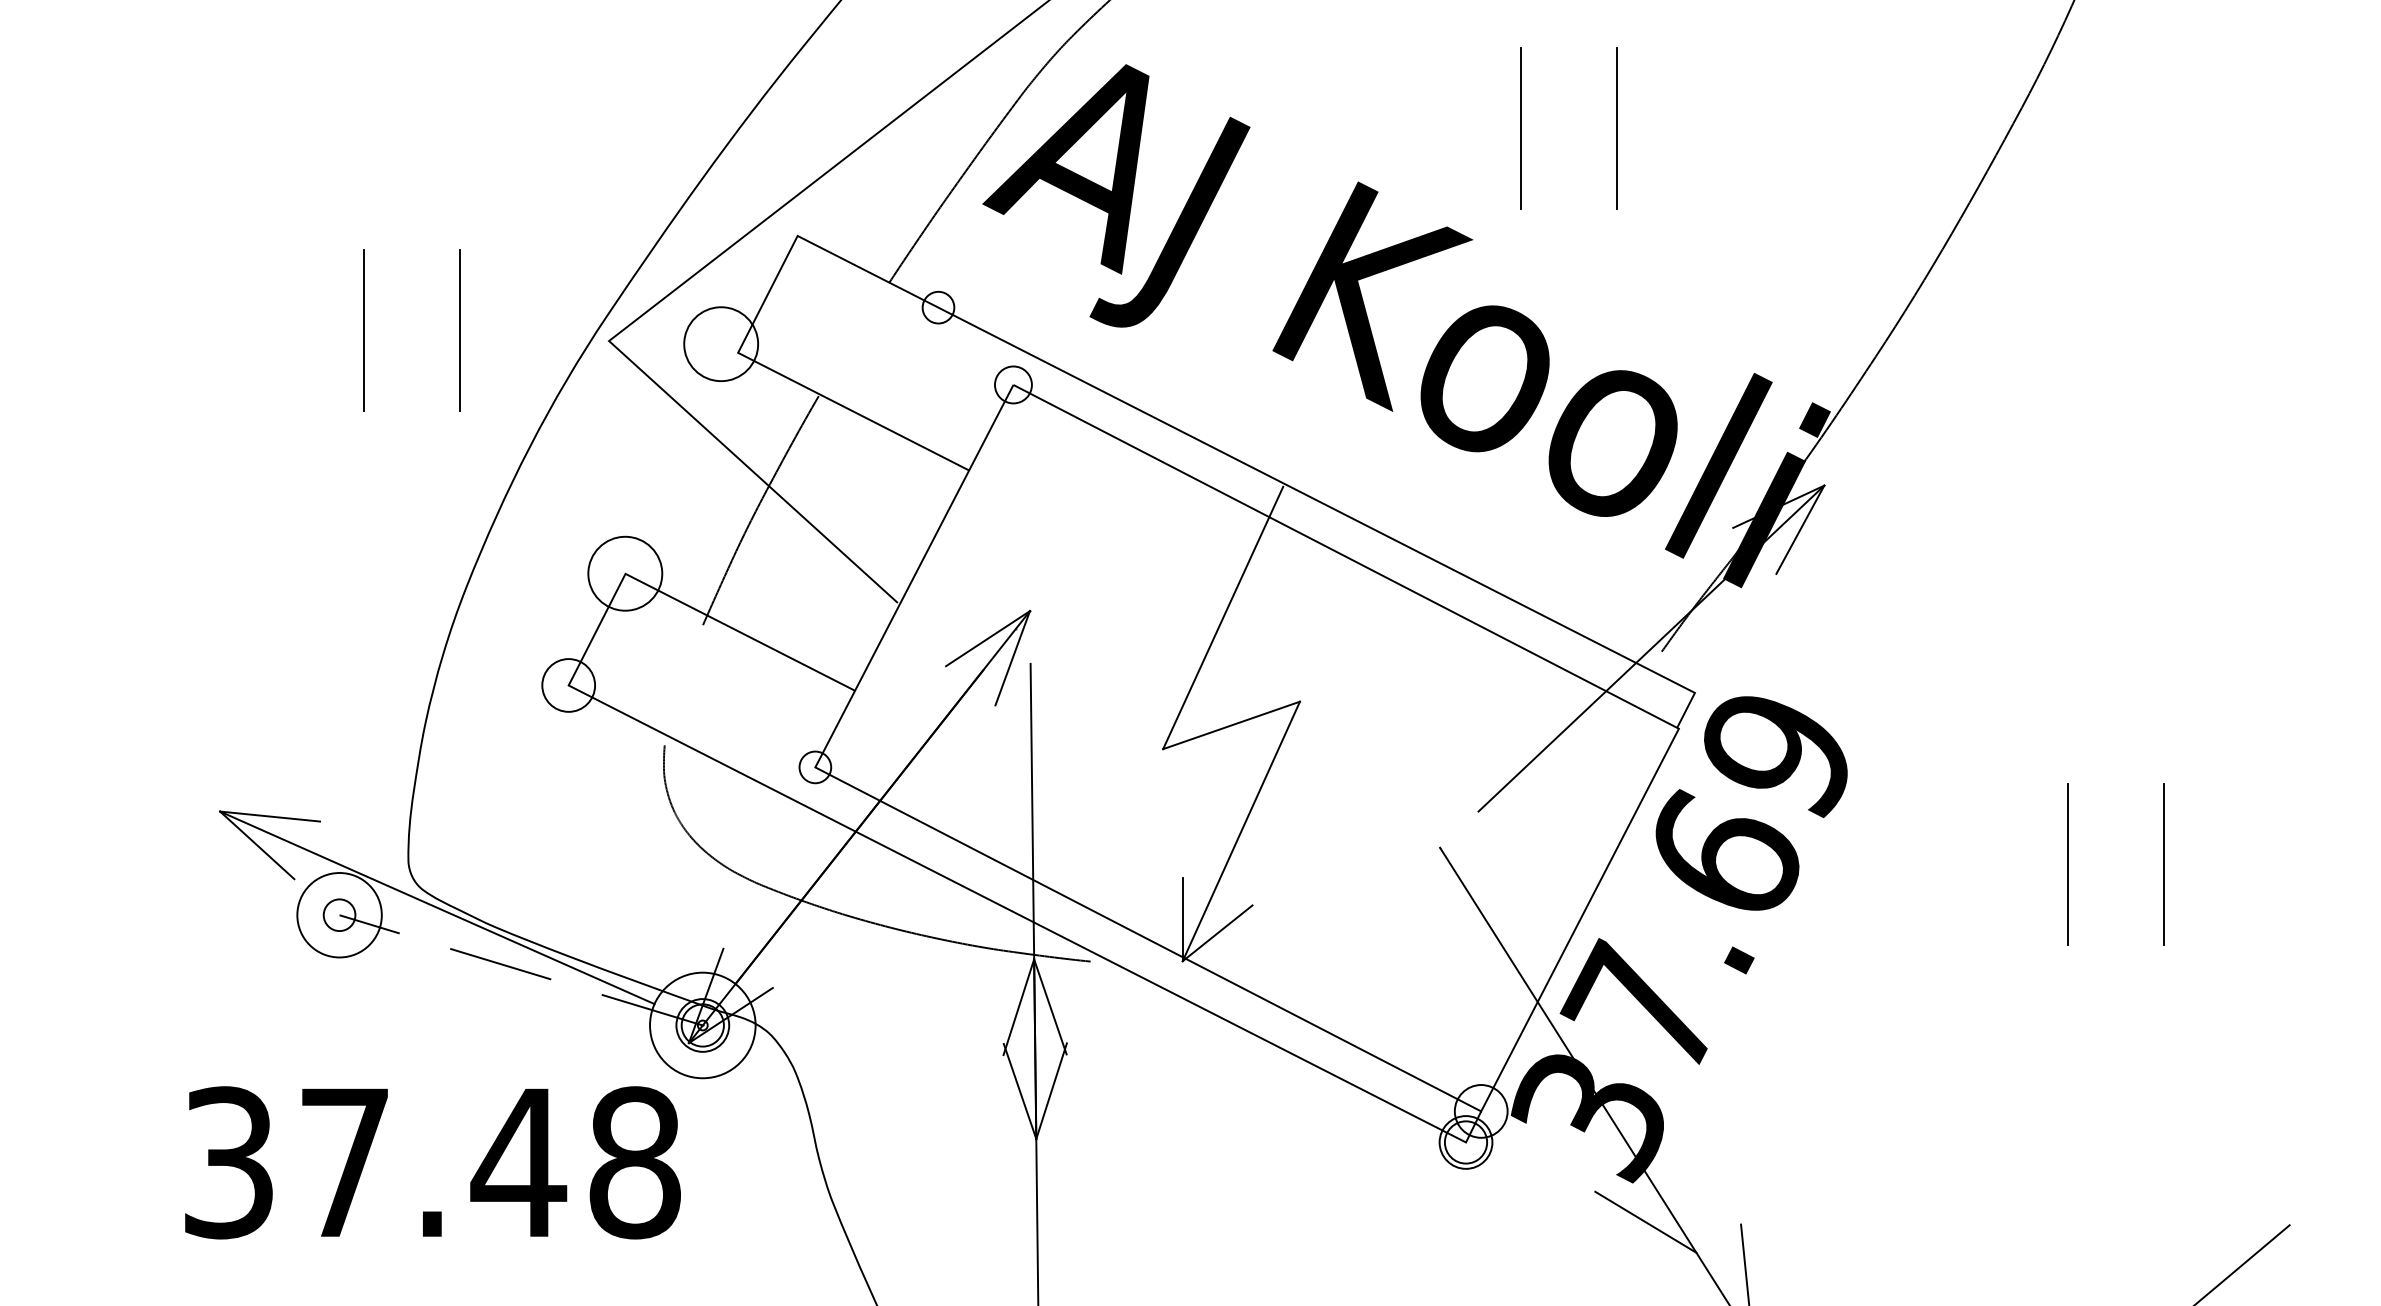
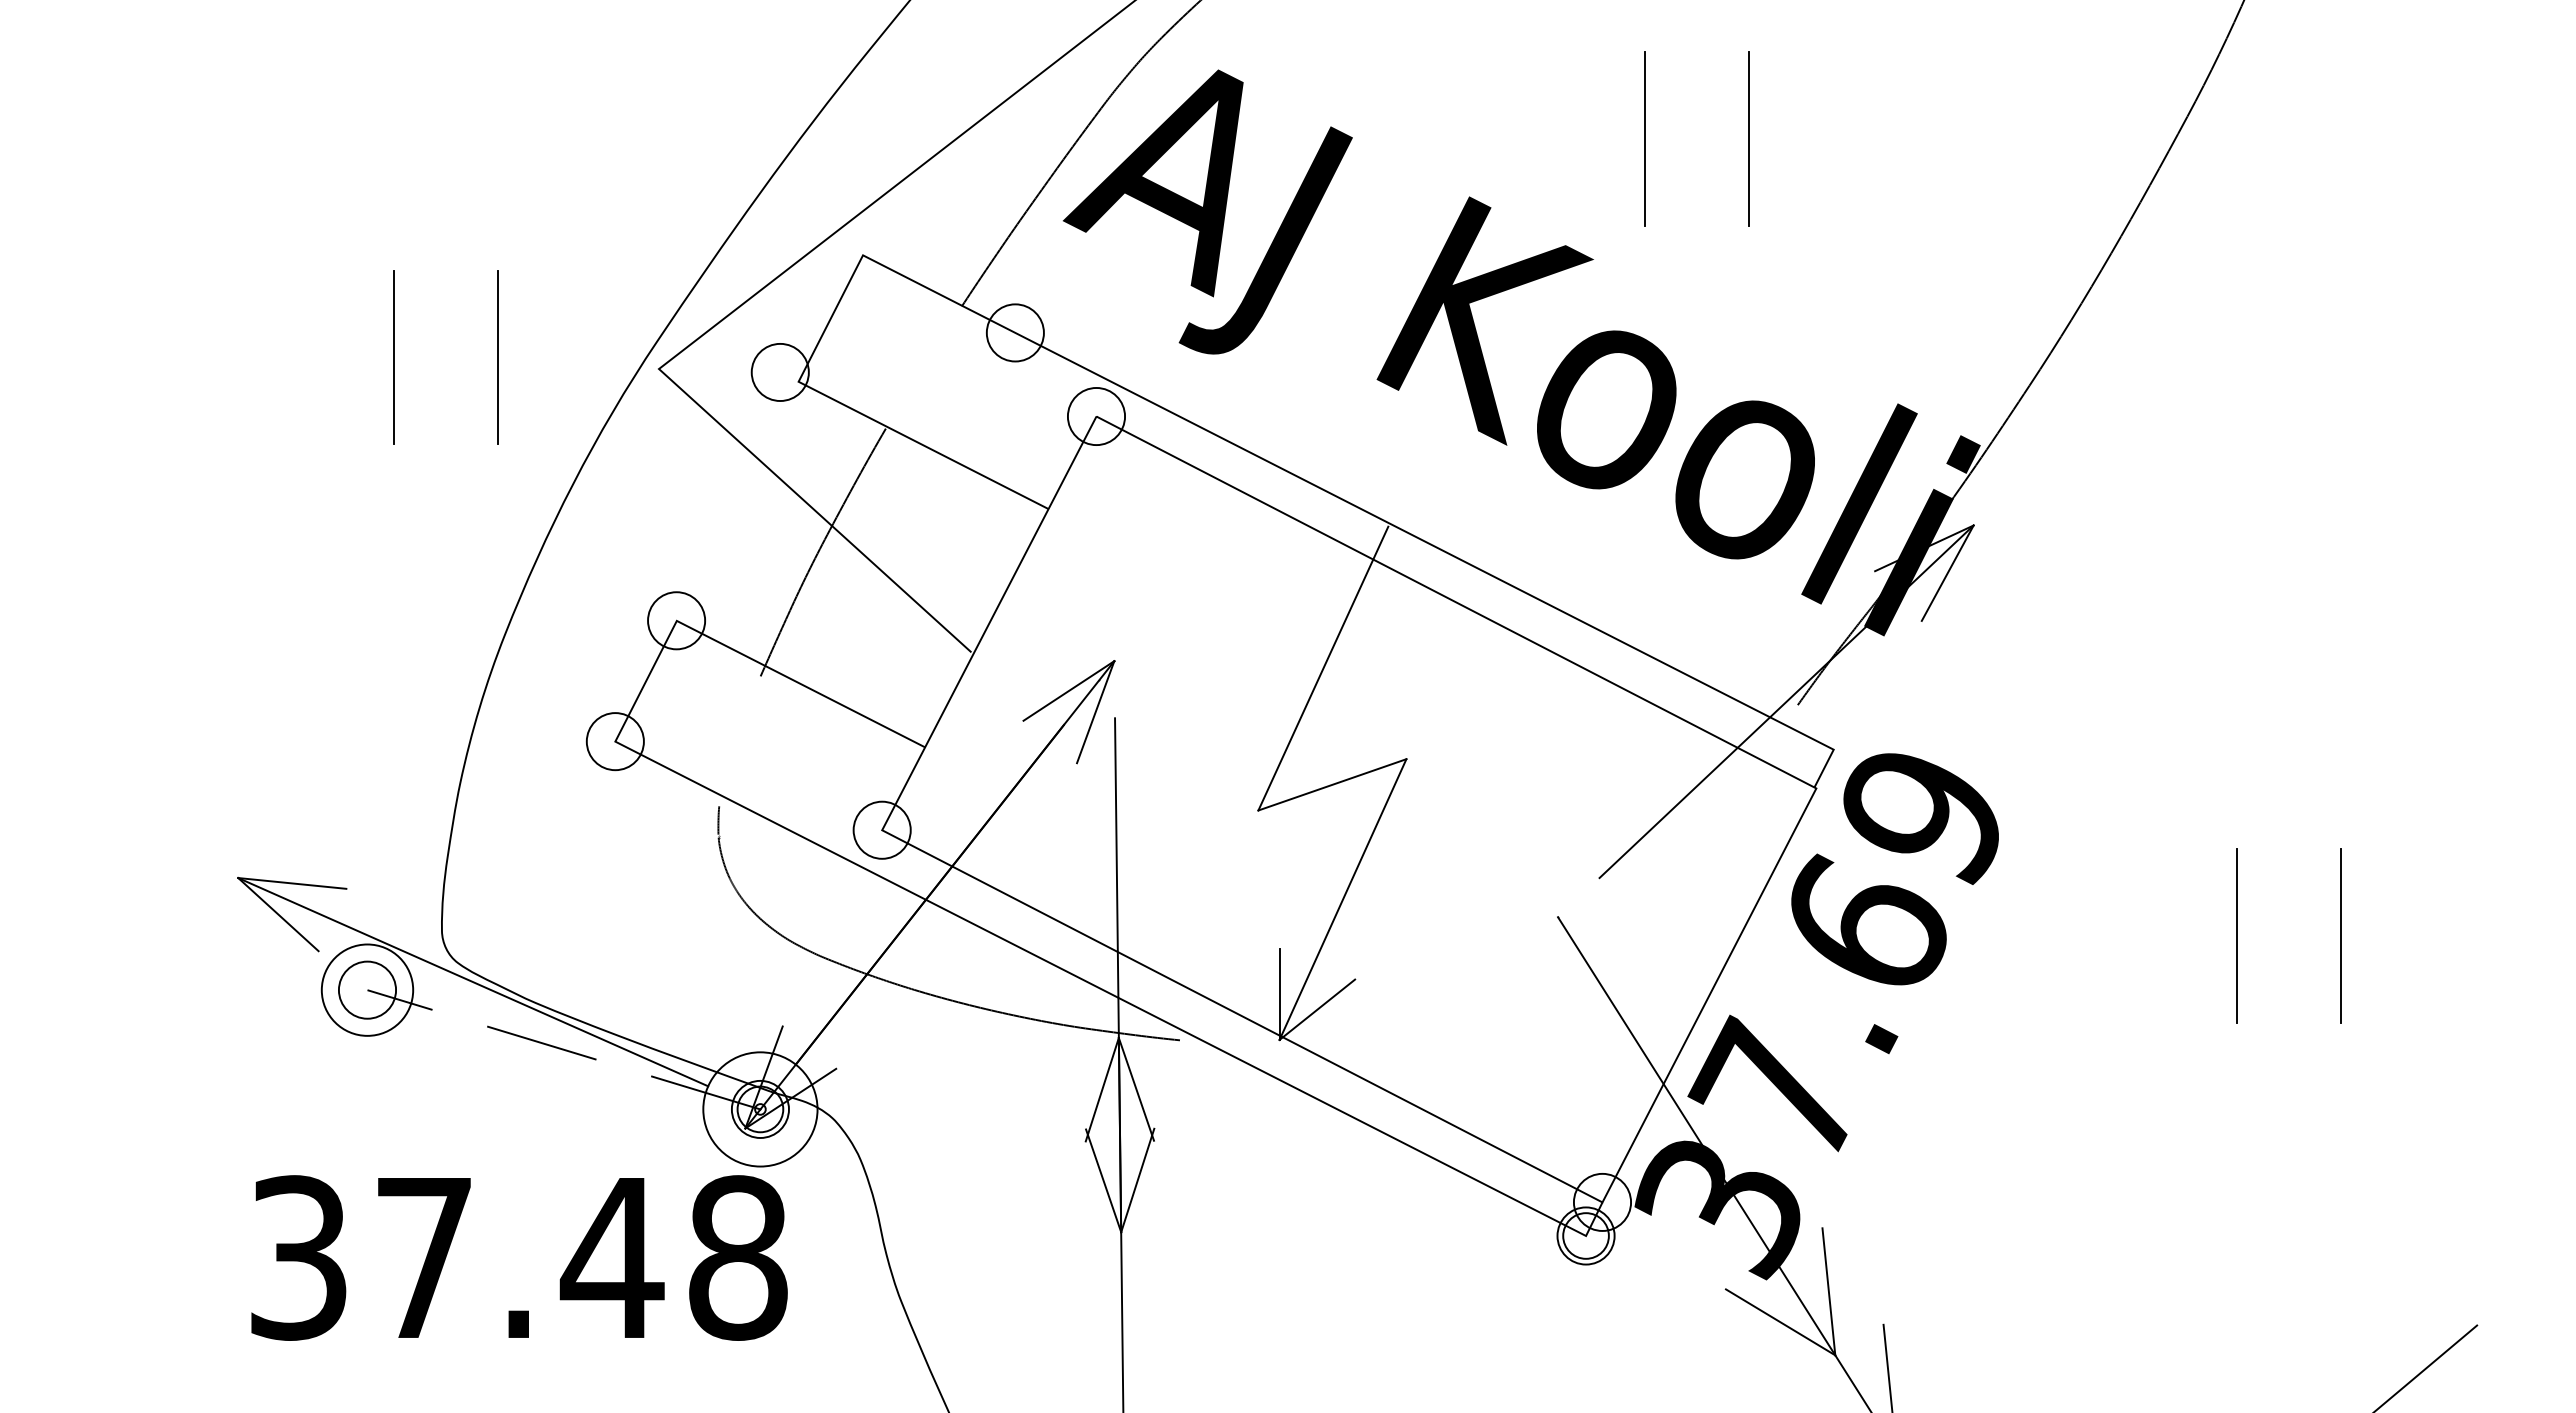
circle: (937, 307) -> (1014, 332), size x1.67
circle: (720, 344) -> (779, 372), size x0.71
circle: (1013, 384) -> (1096, 416), size x1.43
circle: (625, 573) -> (676, 620), size x0.71
circle: (814, 766) -> (881, 829), size x1.67
circle: (339, 914) -> (367, 989), size x1.67
text: (432, 1162) -> (519, 1257), moved
line: (1690, 1193) -> (1828, 1291), added

